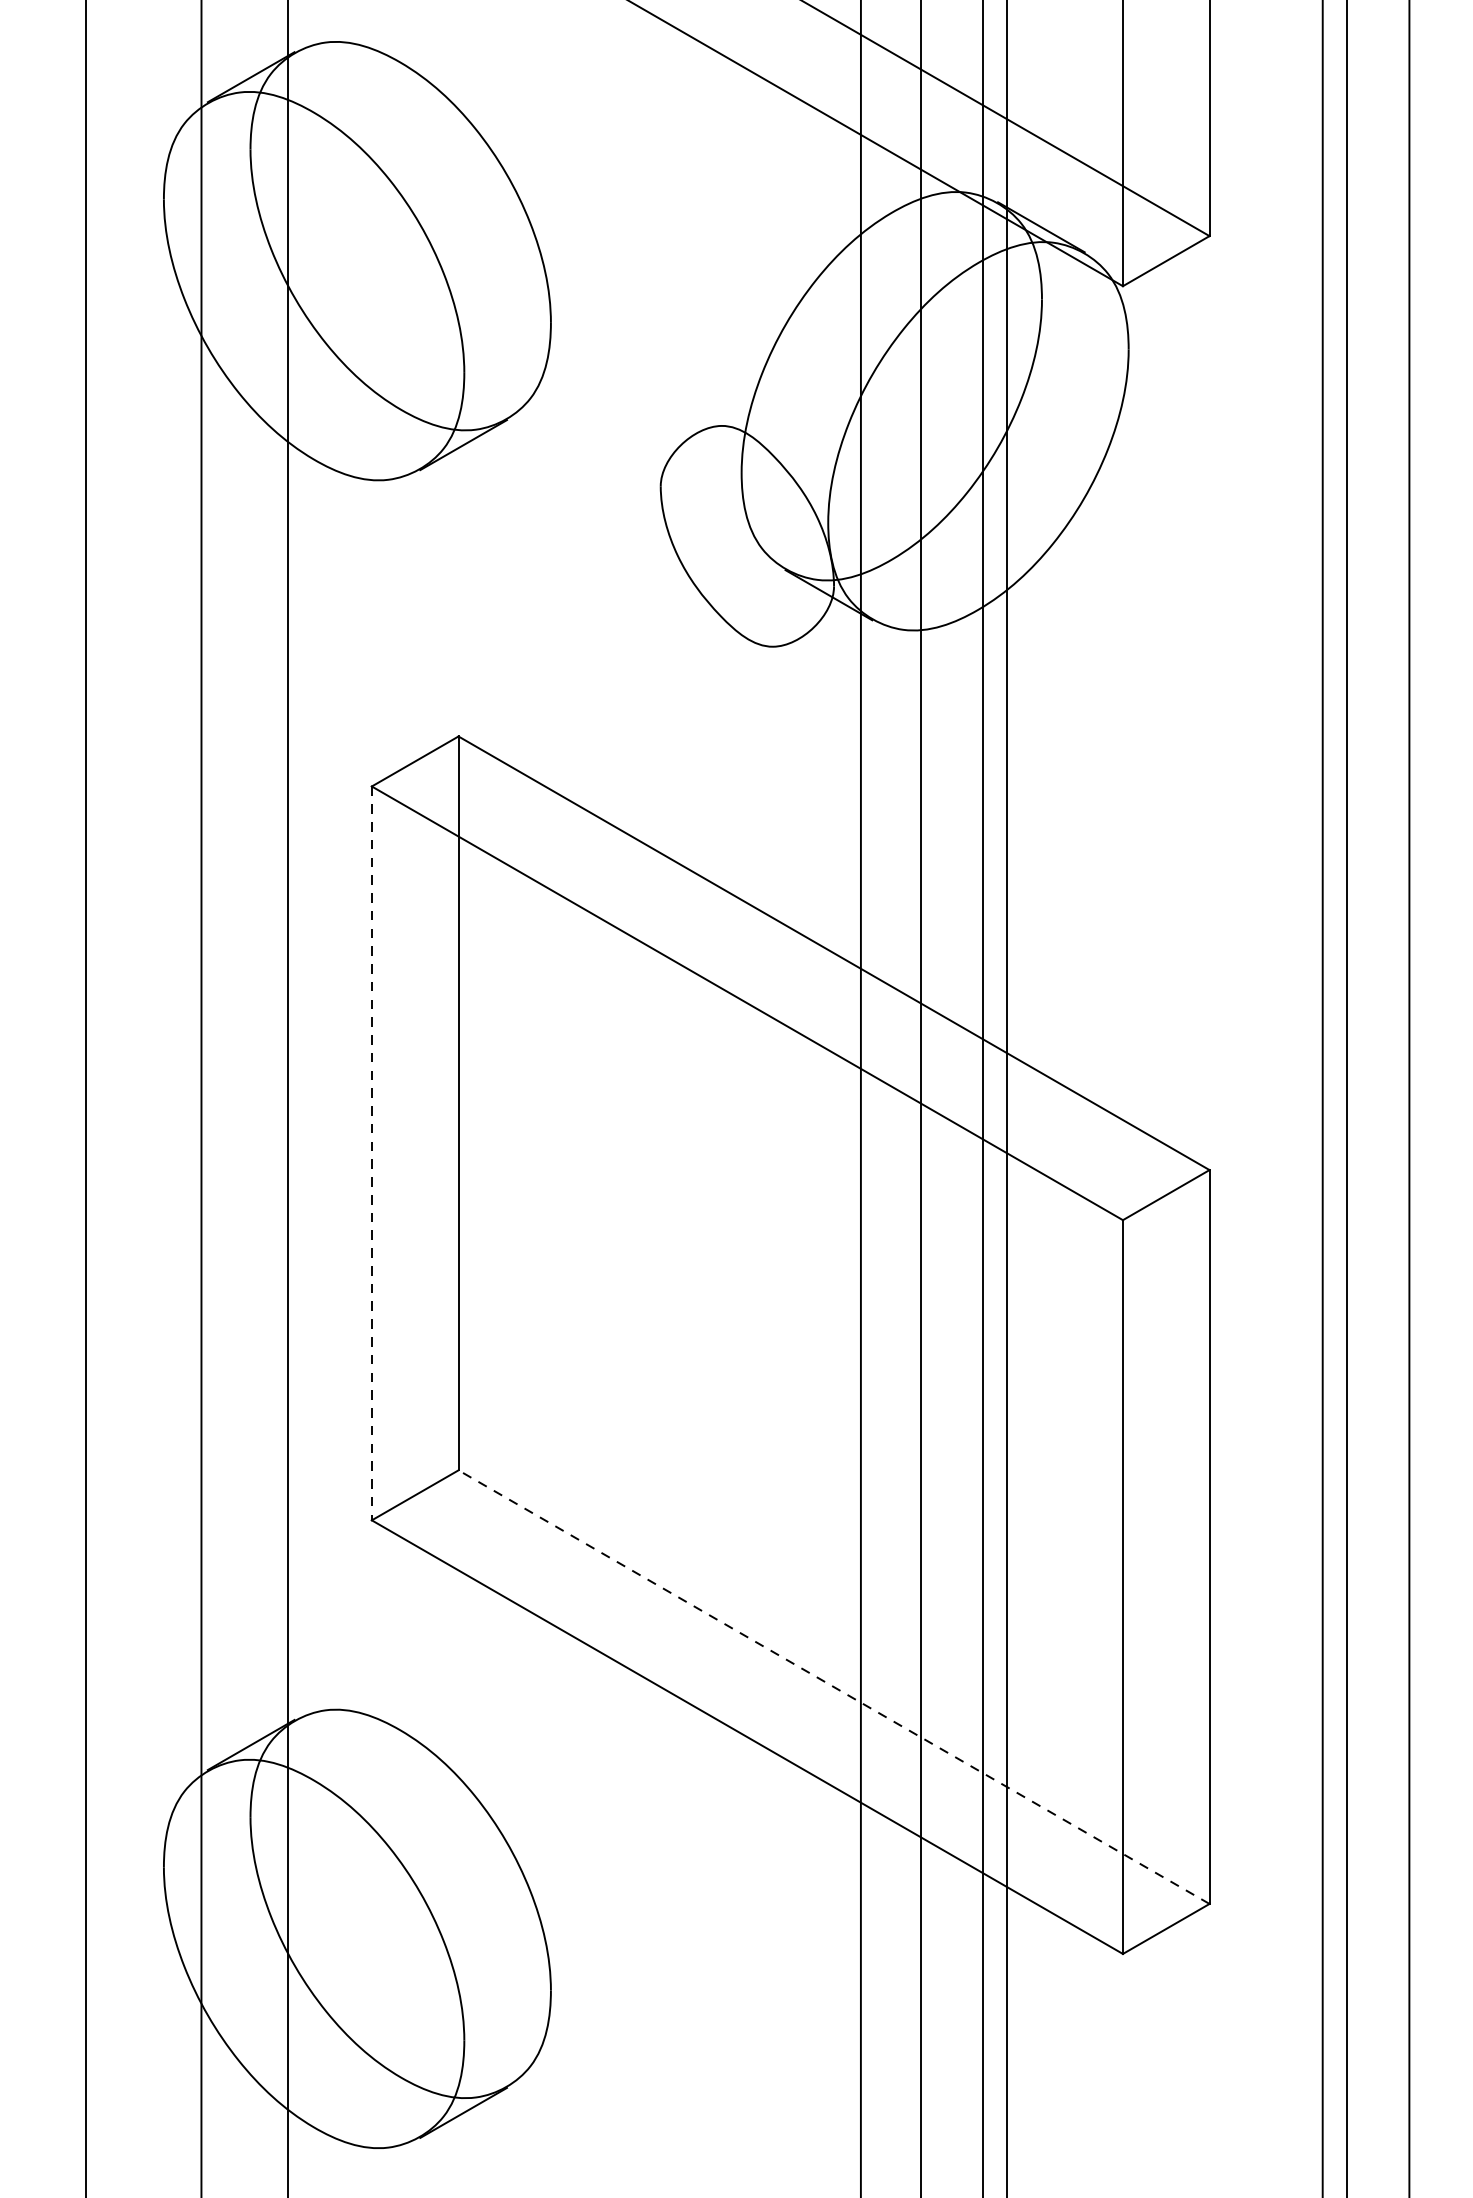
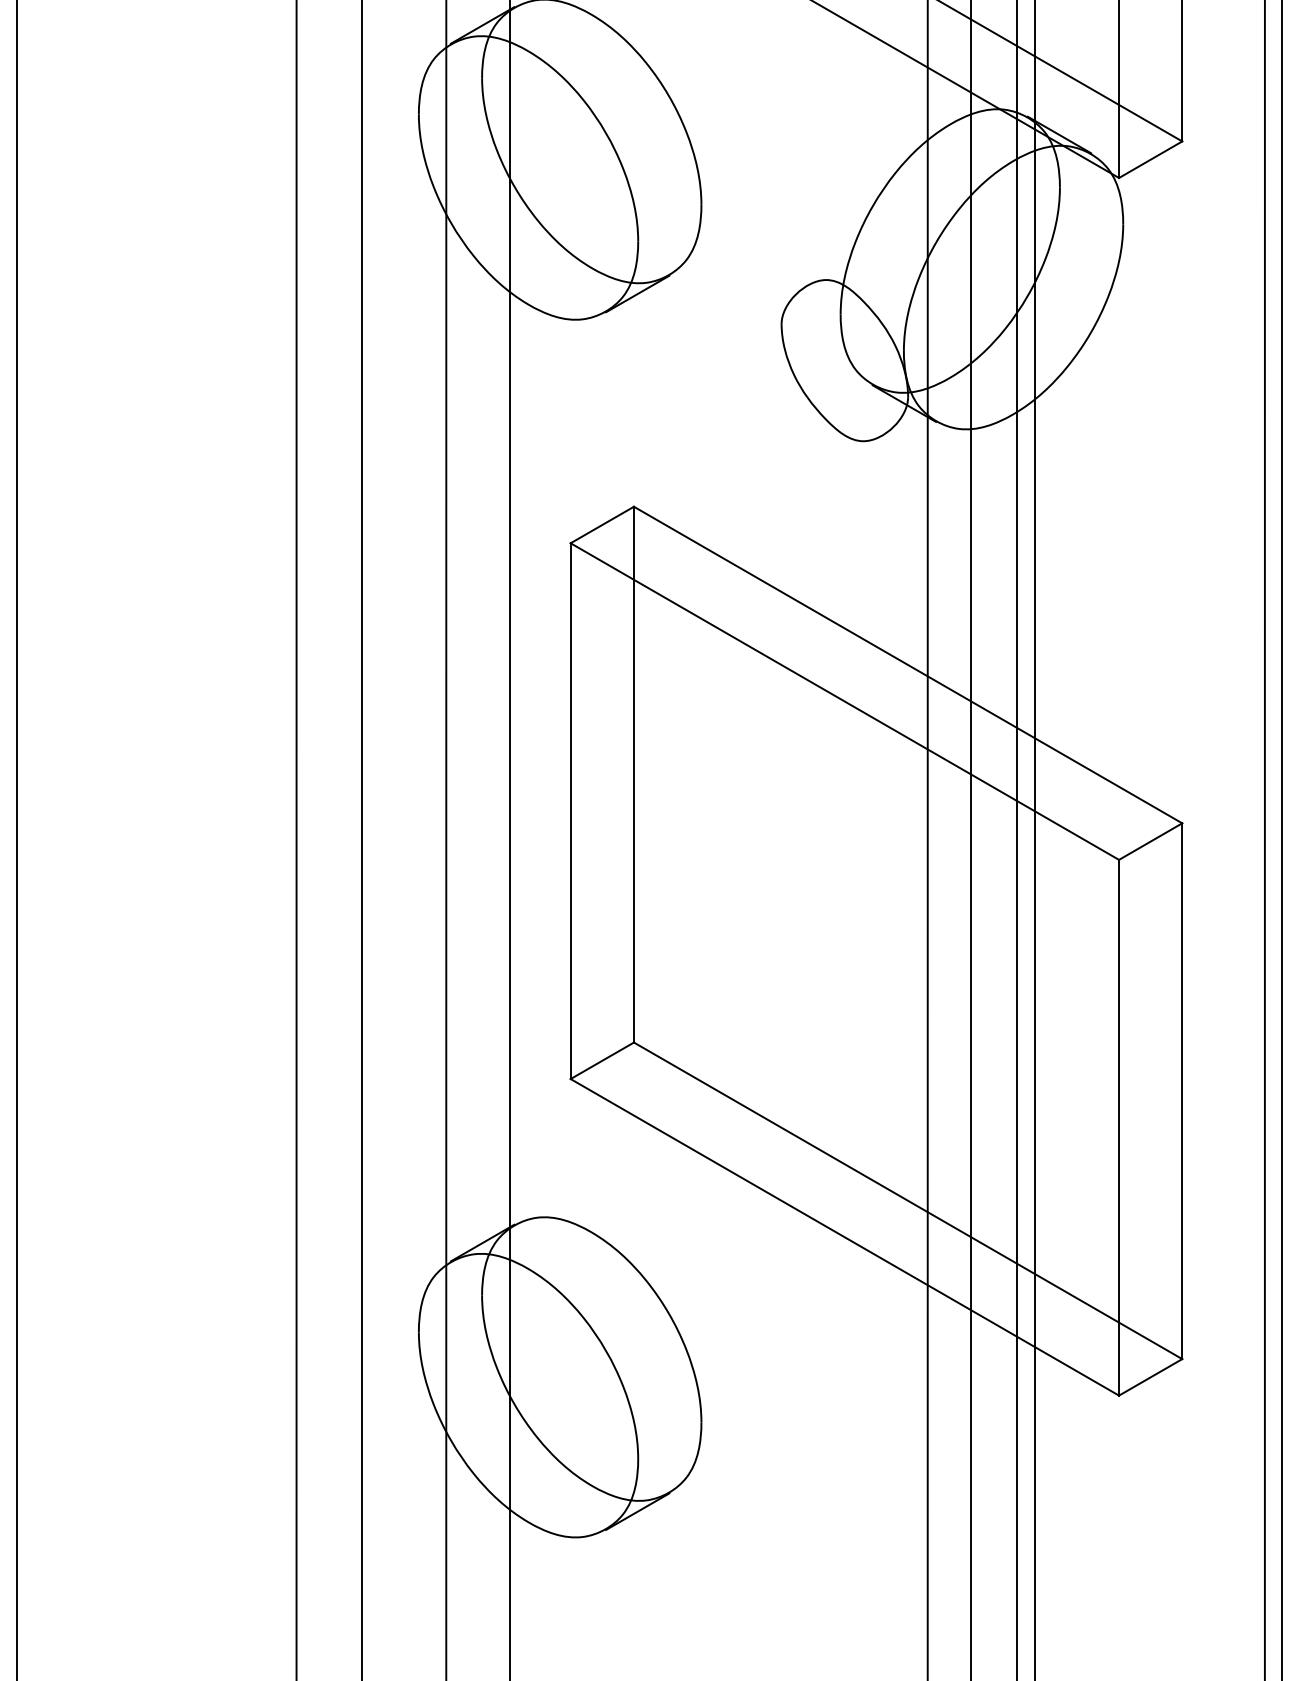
line: (371, 1153) -> (570, 811), dashed -> solid
line: (834, 1686) -> (908, 1200), dashed -> solid

